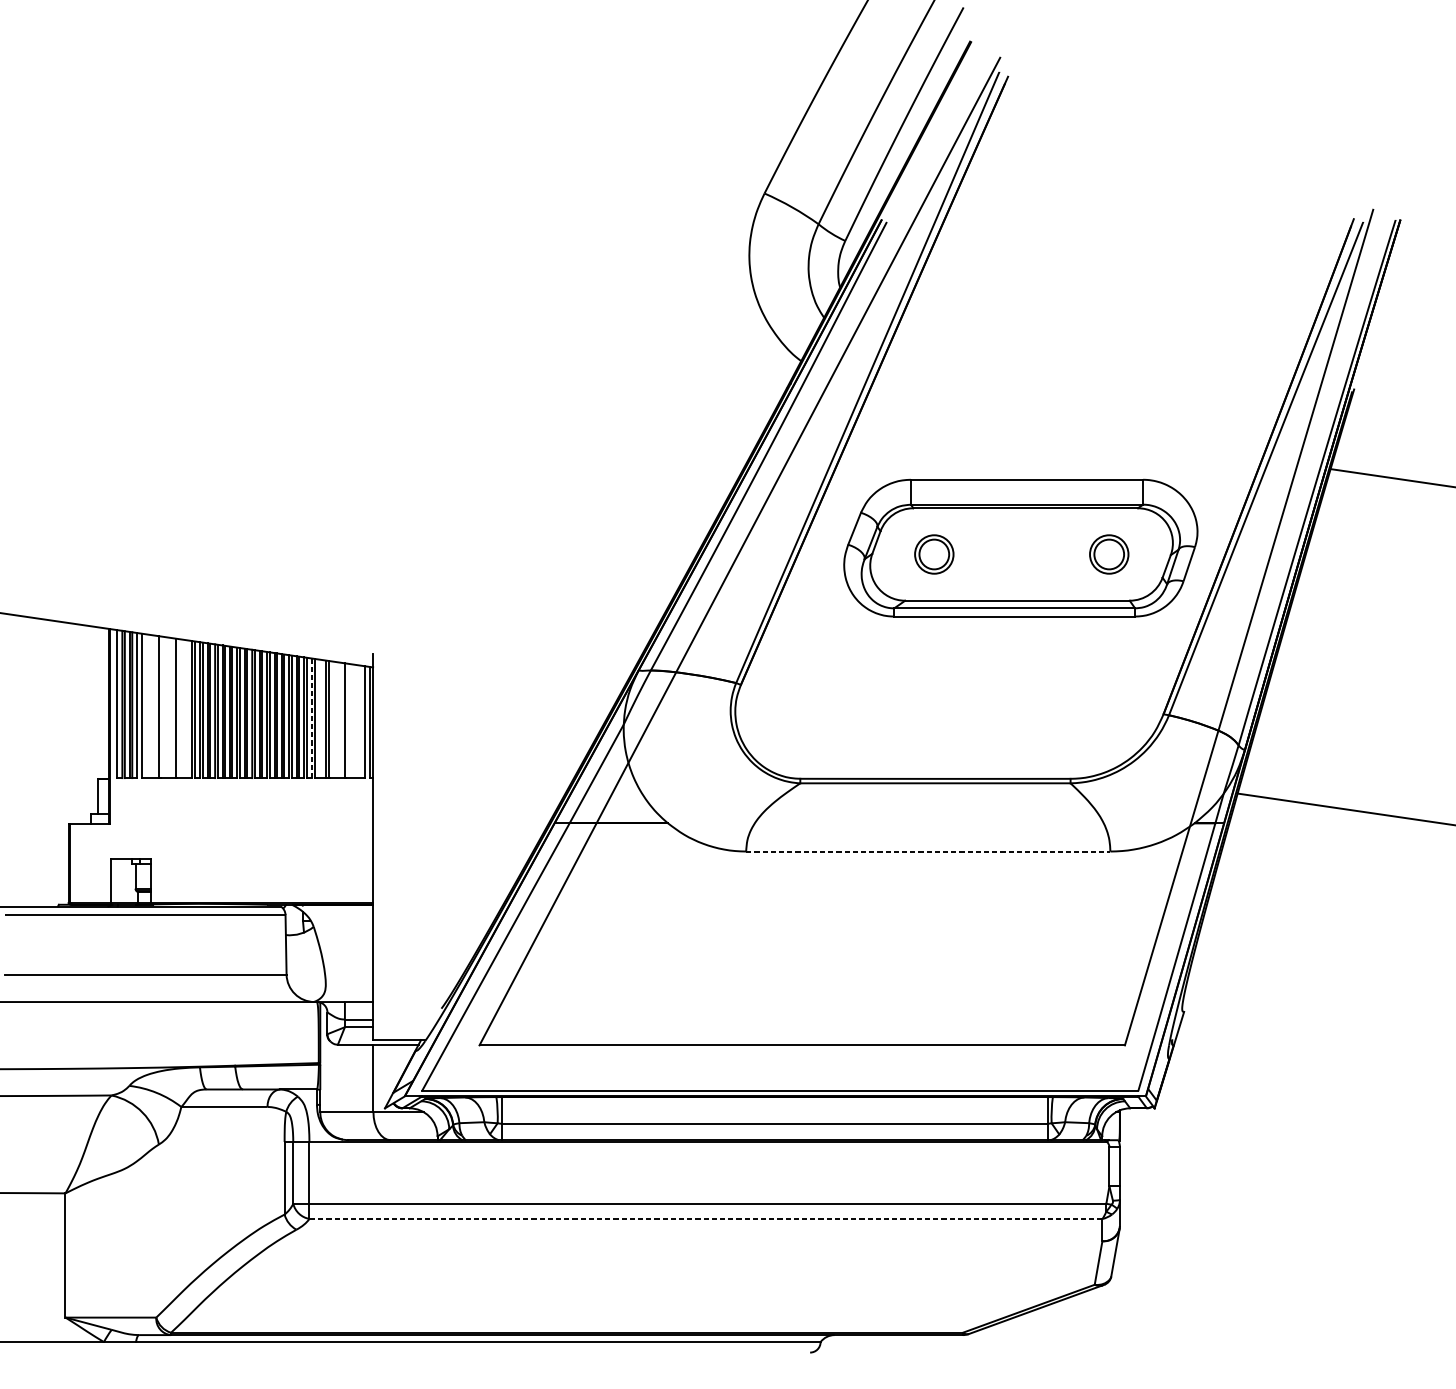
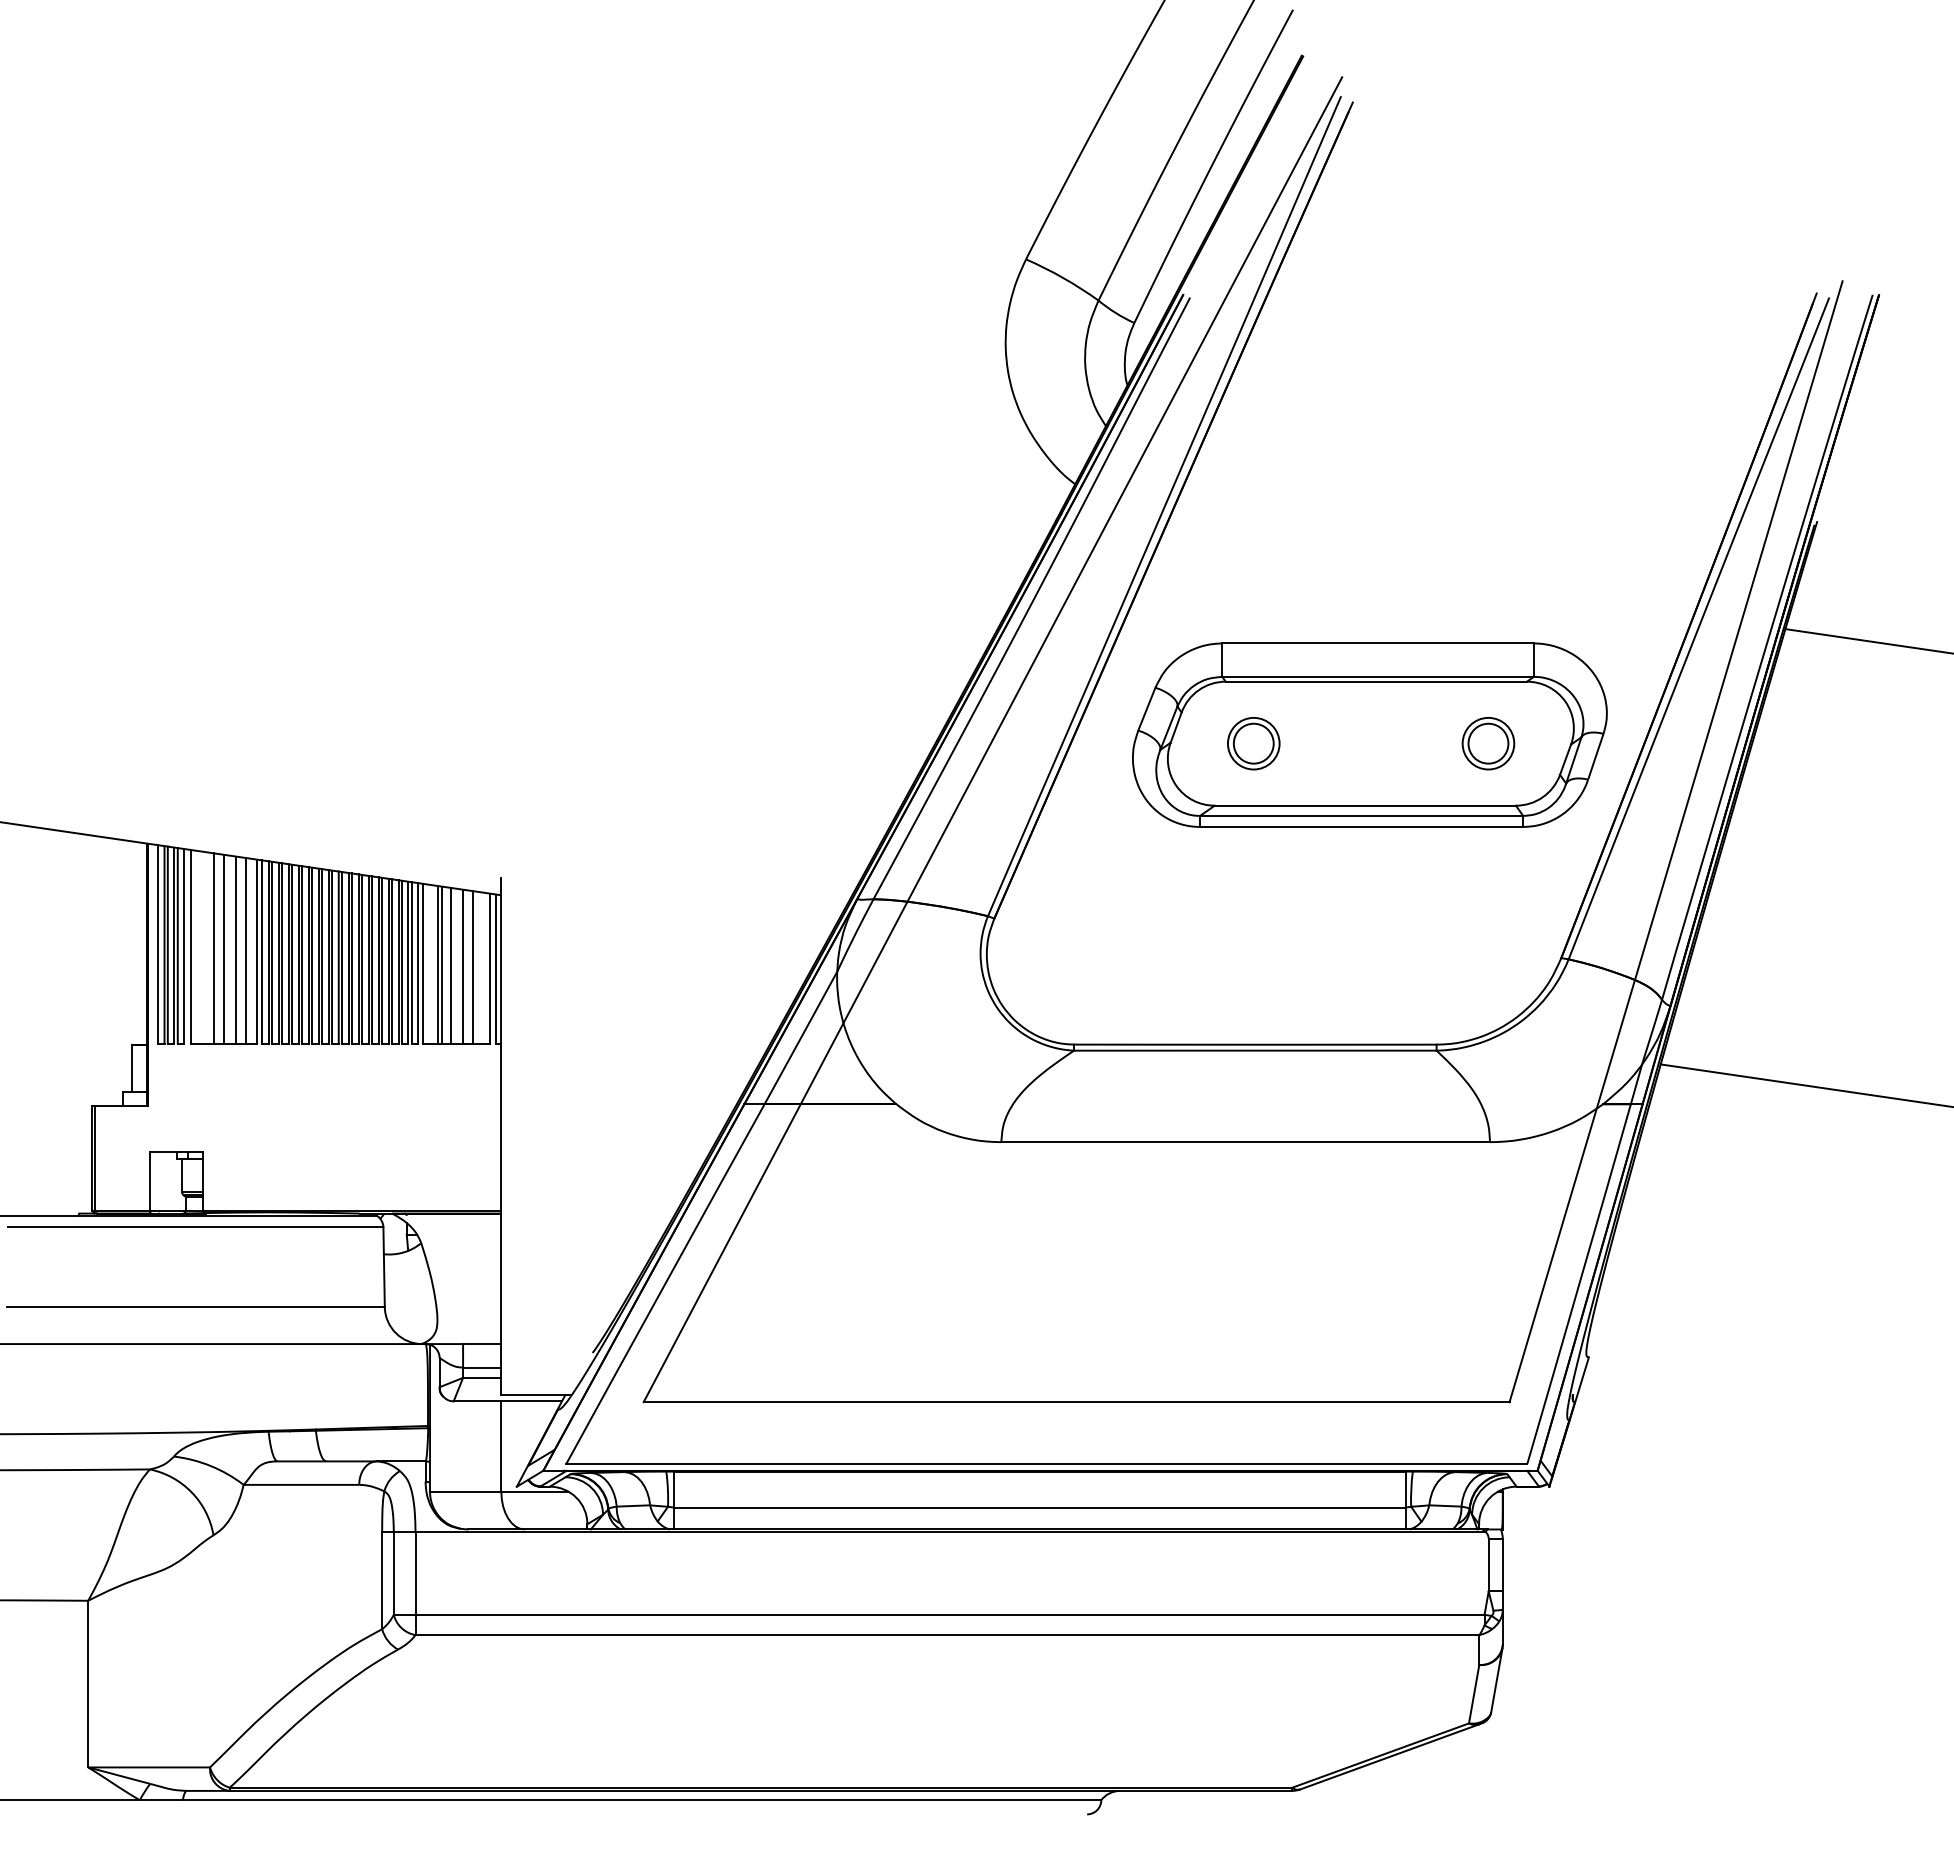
line: (166, 707) -> (223, 948), added
line: (182, 708) -> (245, 950), added
line: (311, 718) -> (418, 963), dashed -> solid
line: (336, 719) -> (451, 965), added
line: (351, 721) -> (472, 967), added
line: (928, 851) -> (1246, 1142), dashed -> solid
line: (706, 1219) -> (947, 1635), dashed -> solid

